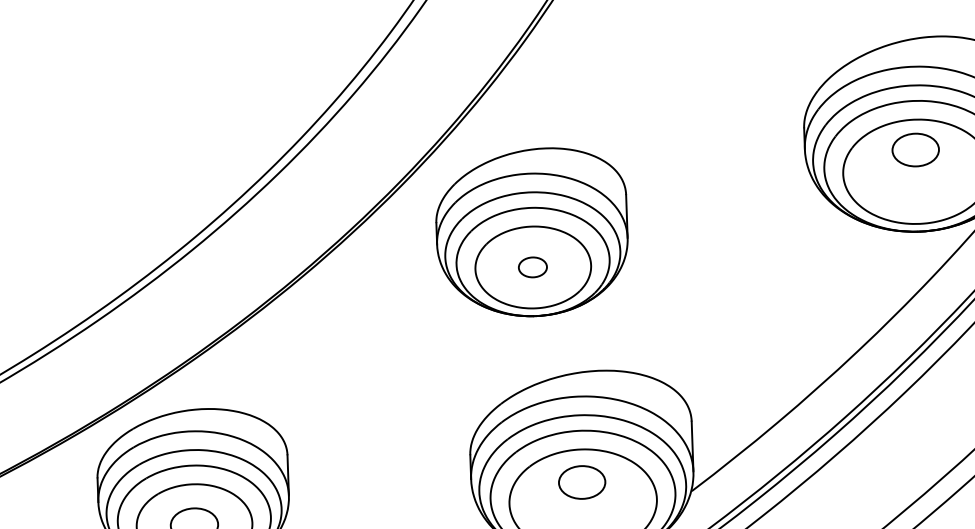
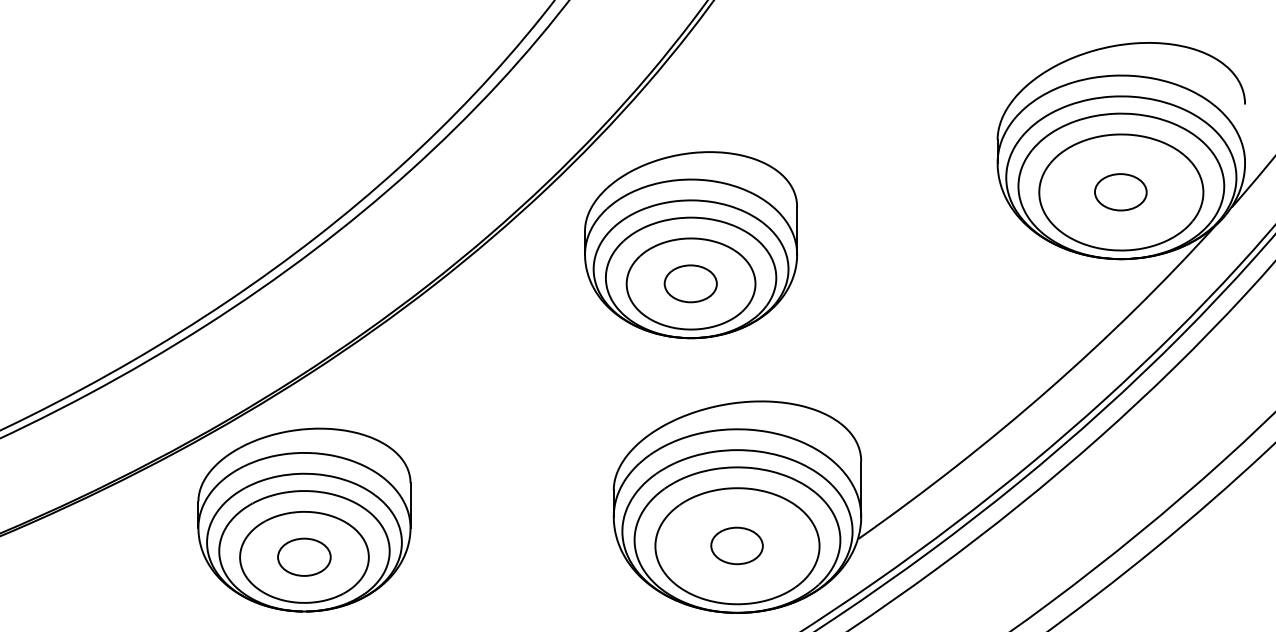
part: (915, 150) -> (1120, 192), moved
part: (532, 267) -> (690, 283), size x1.67
part: (581, 482) -> (736, 545), moved

